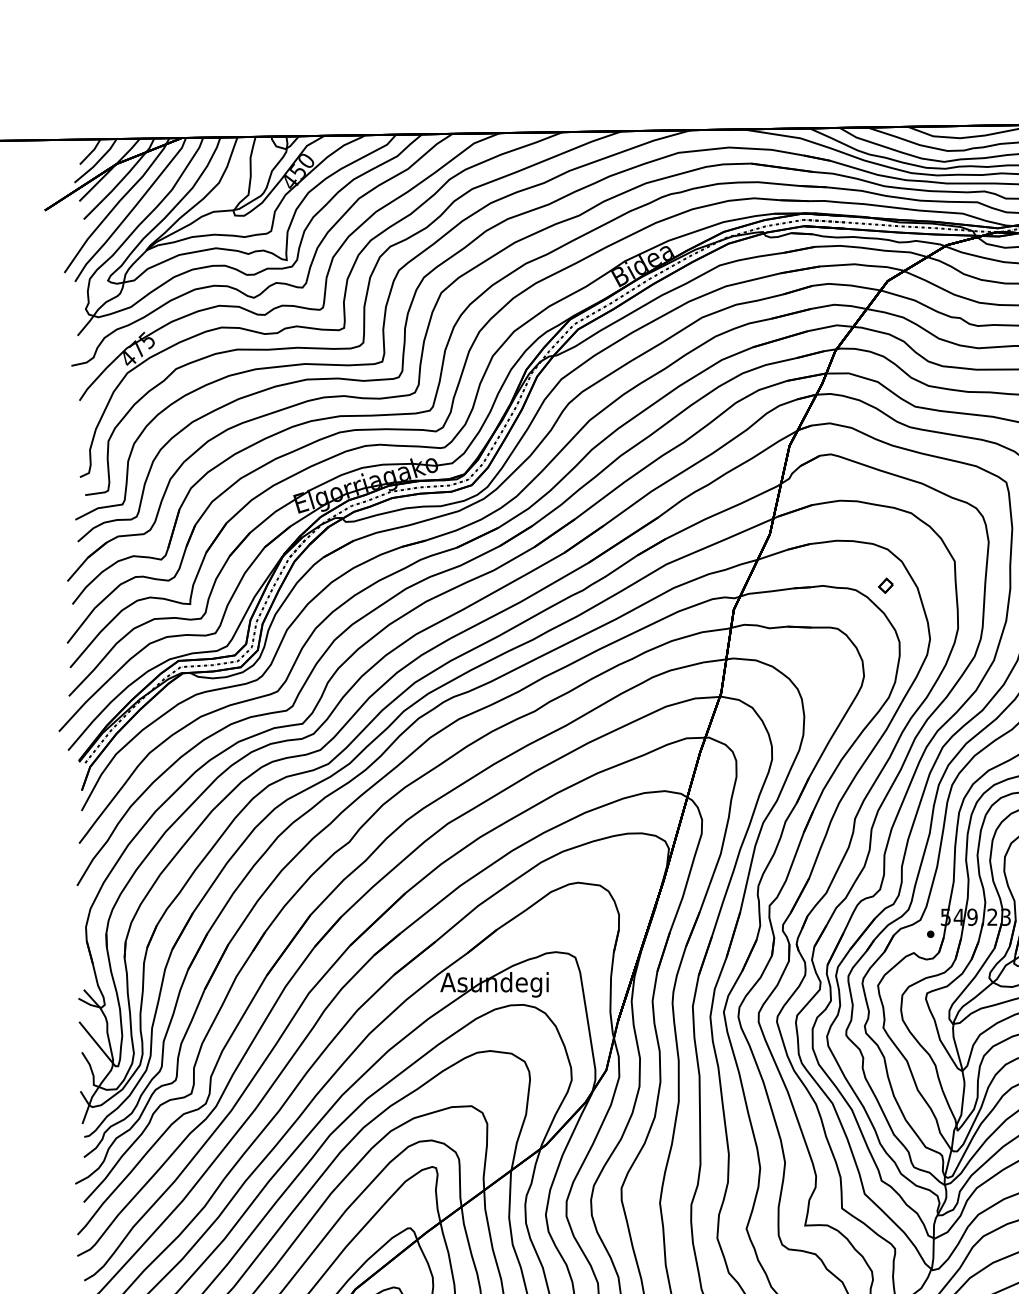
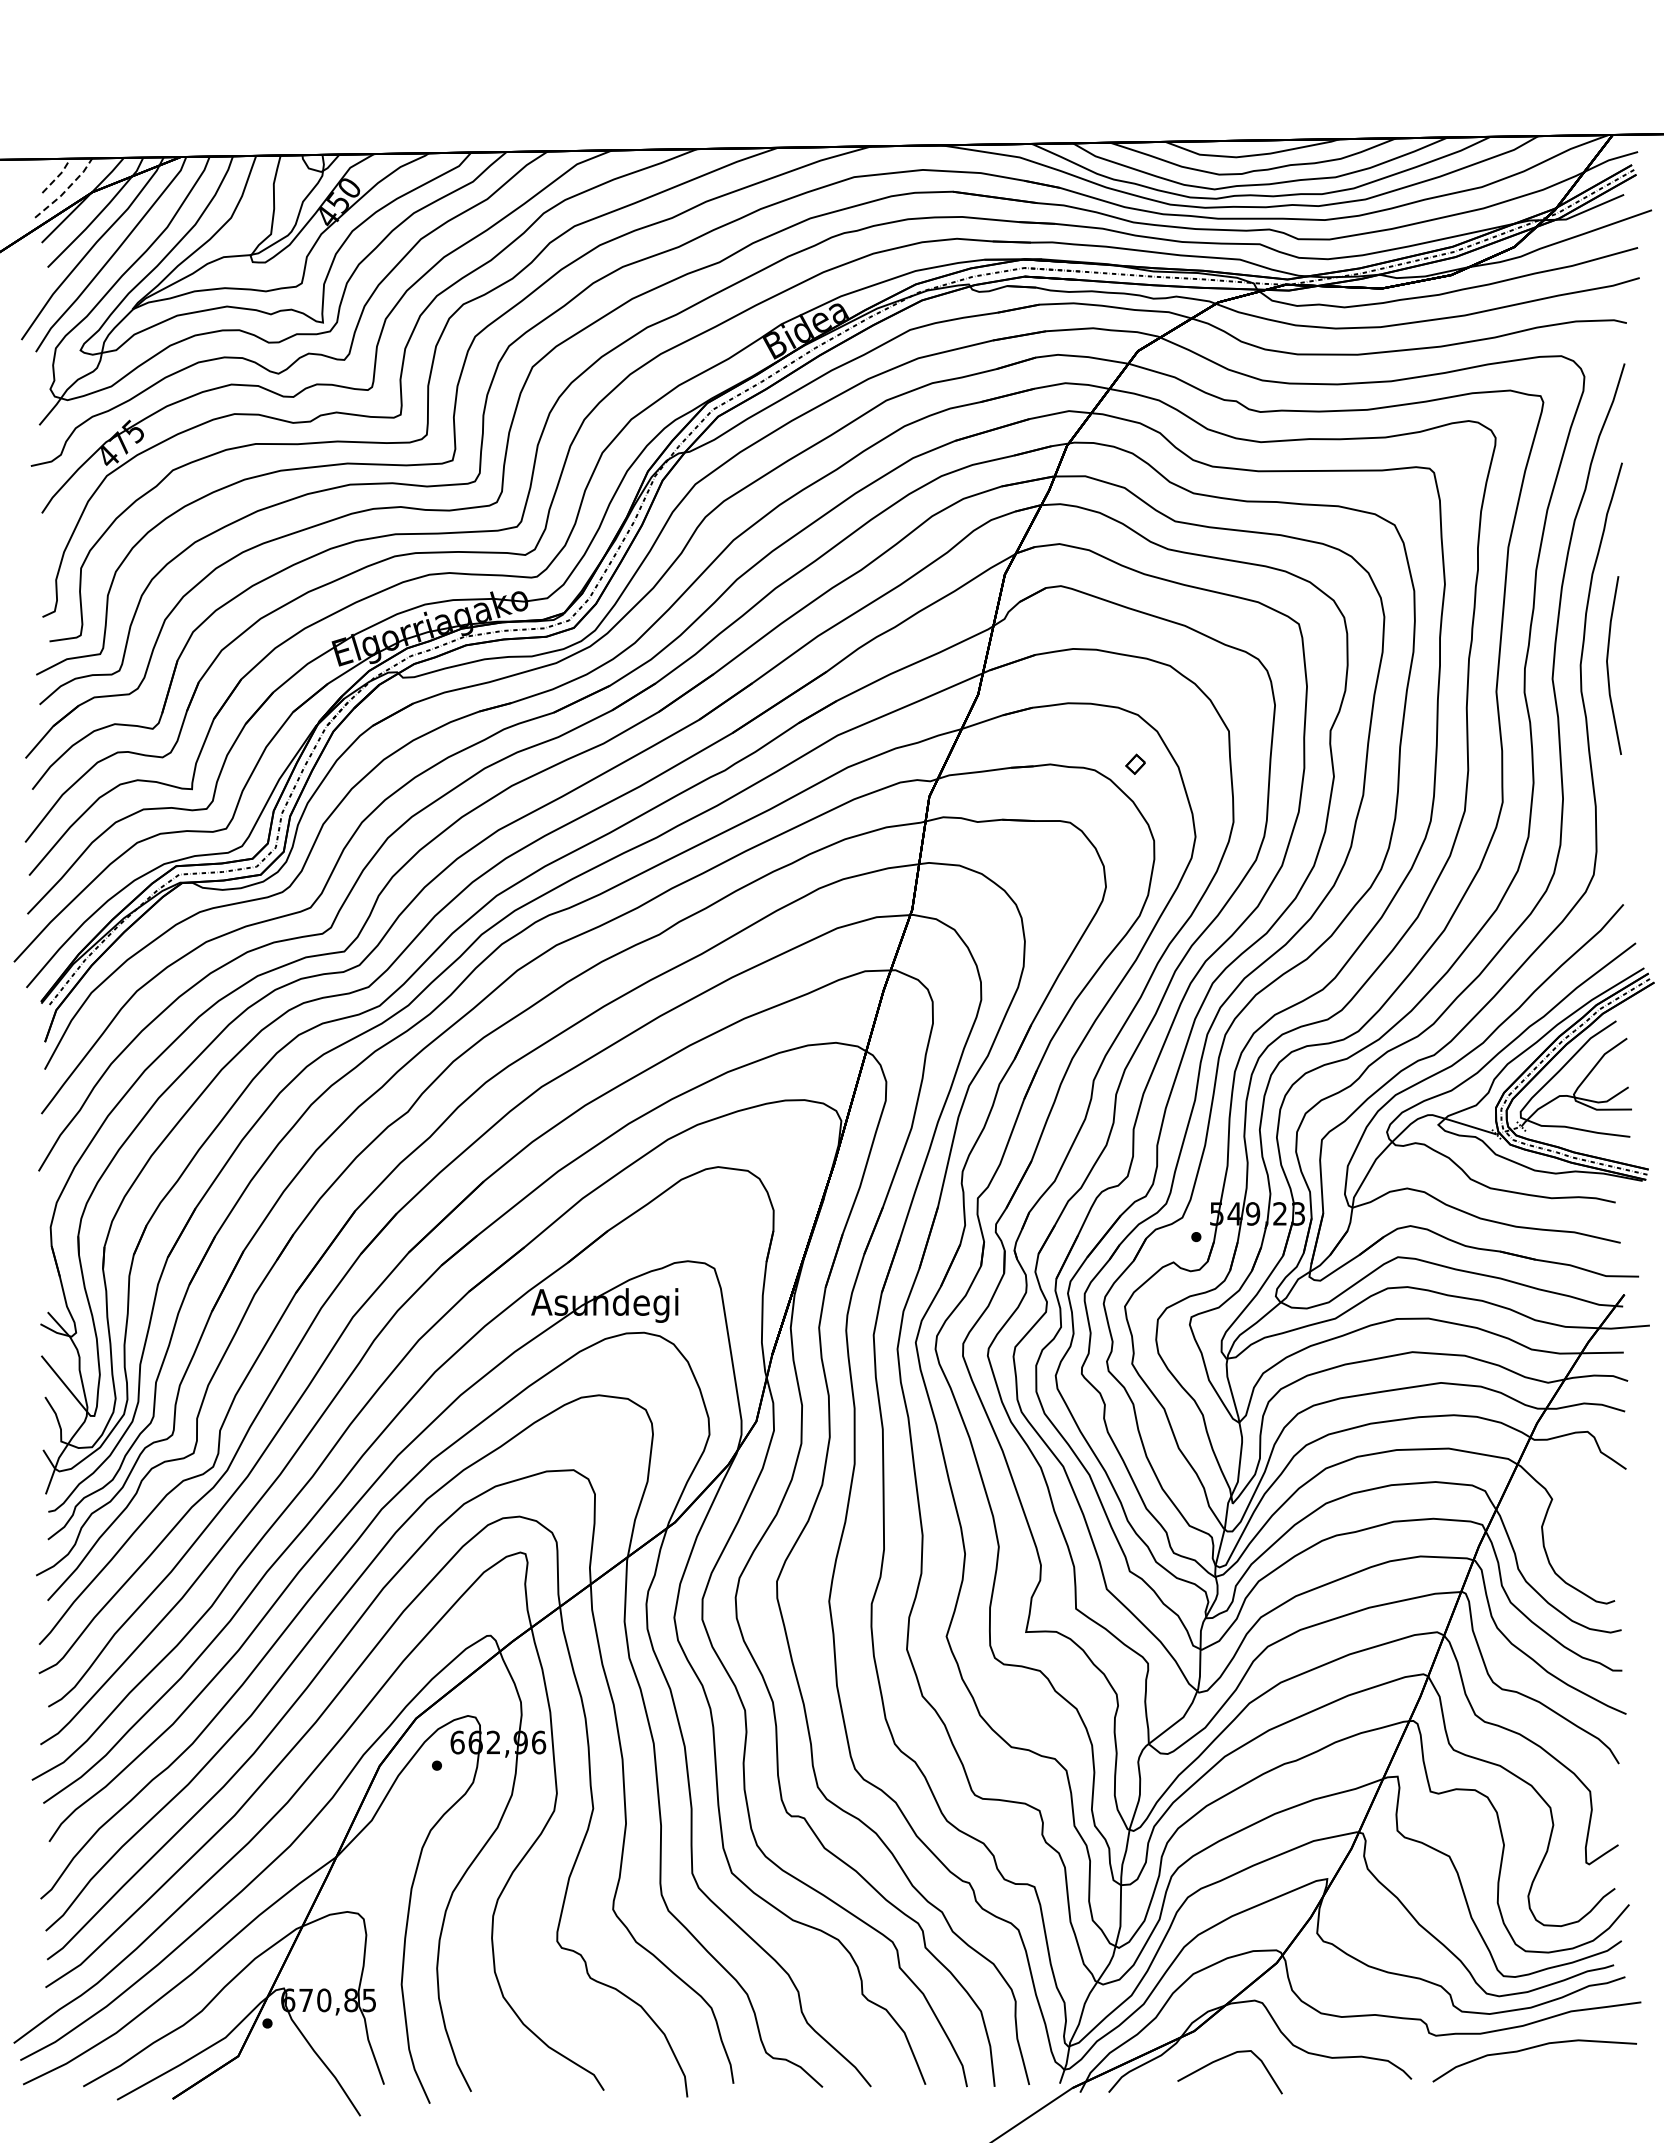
line: (91, 152) -> (58, 176), solid -> dashed
line: (97, 161) -> (66, 189), solid -> dashed

